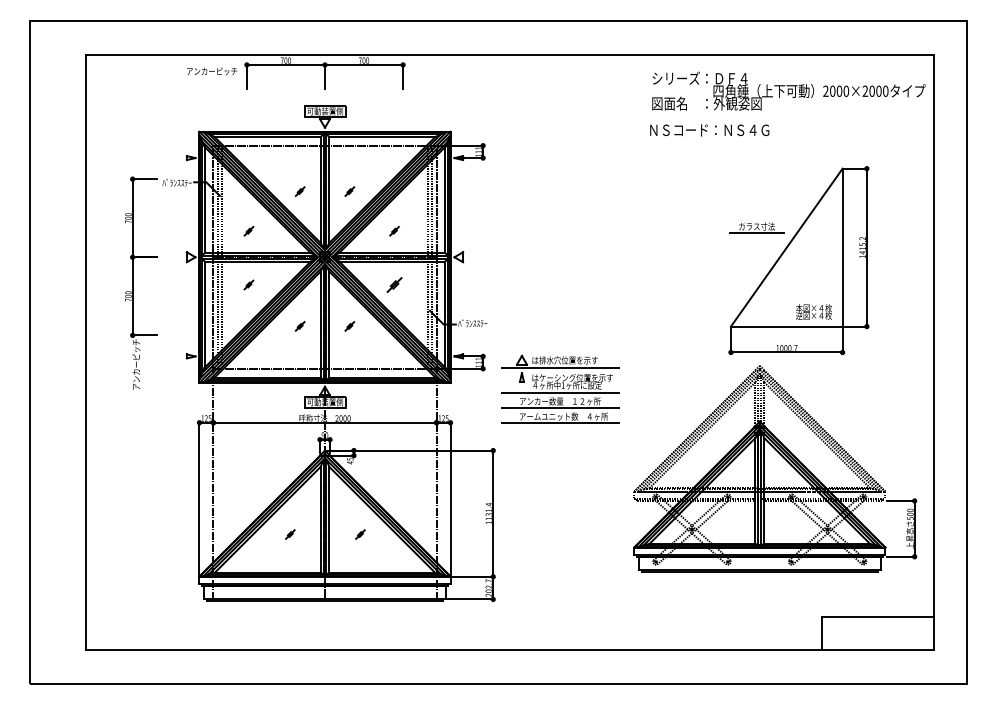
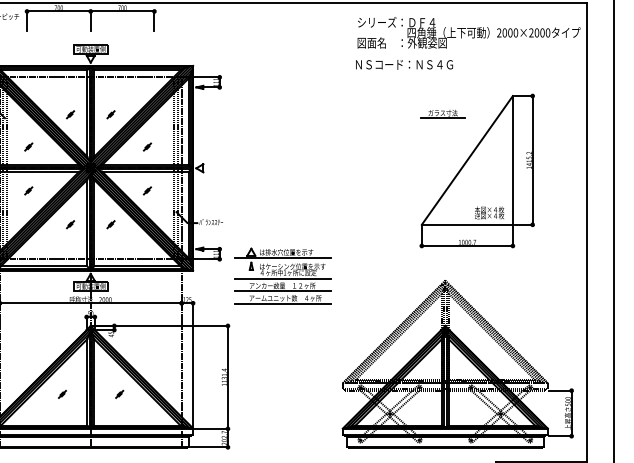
part: (756, 227) -> (442, 113), moved
part: (394, 284) -> (147, 190), size x0.62
part: (775, 468) -> (458, 364), moved

